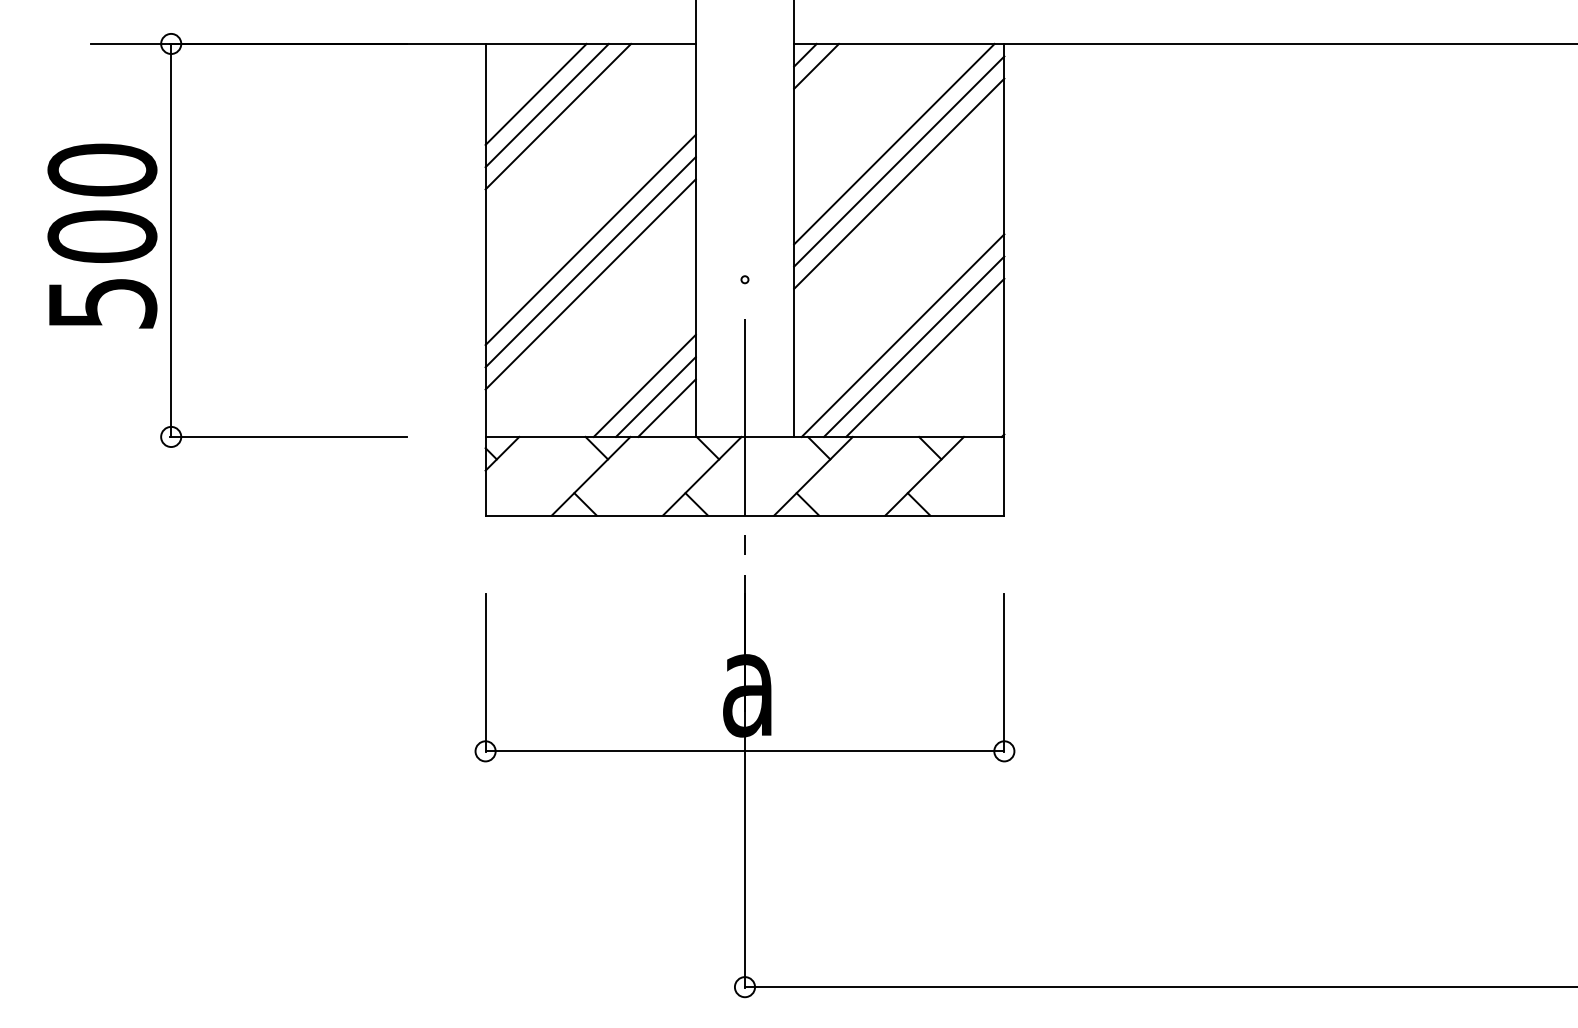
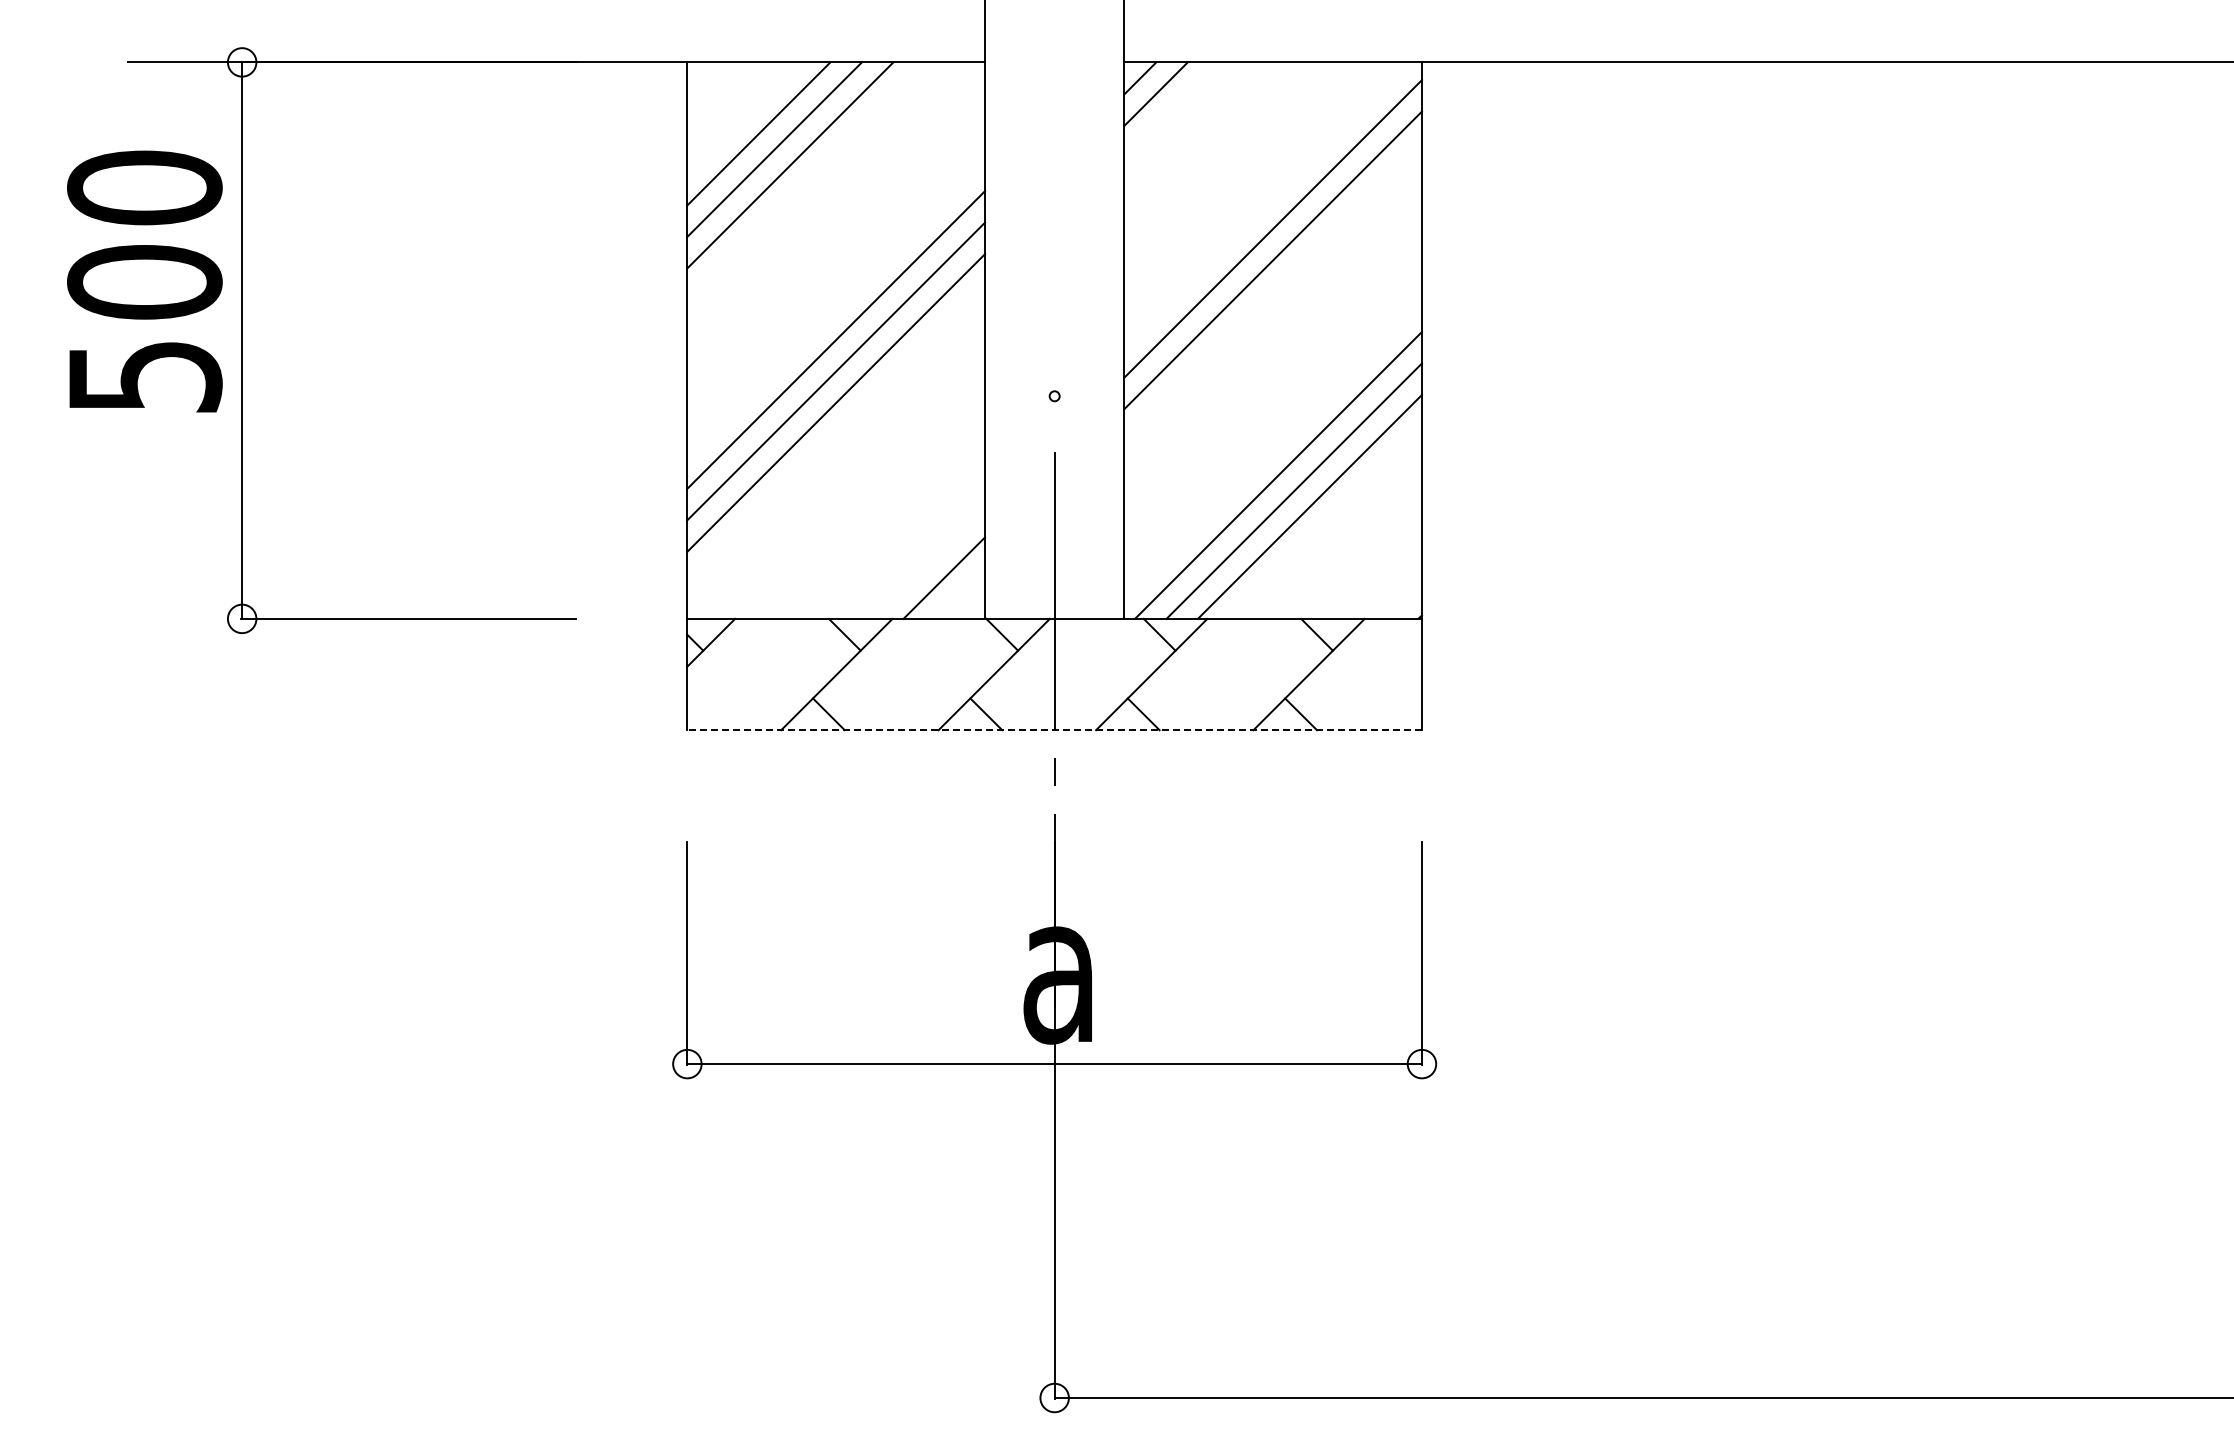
line: (894, 144) -> (1266, 204), removed
text: (102, 236) -> (144, 281), moved
line: (644, 385) -> (912, 546), removed
line: (655, 396) -> (928, 561), removed
line: (744, 515) -> (1054, 730), solid -> dashed

